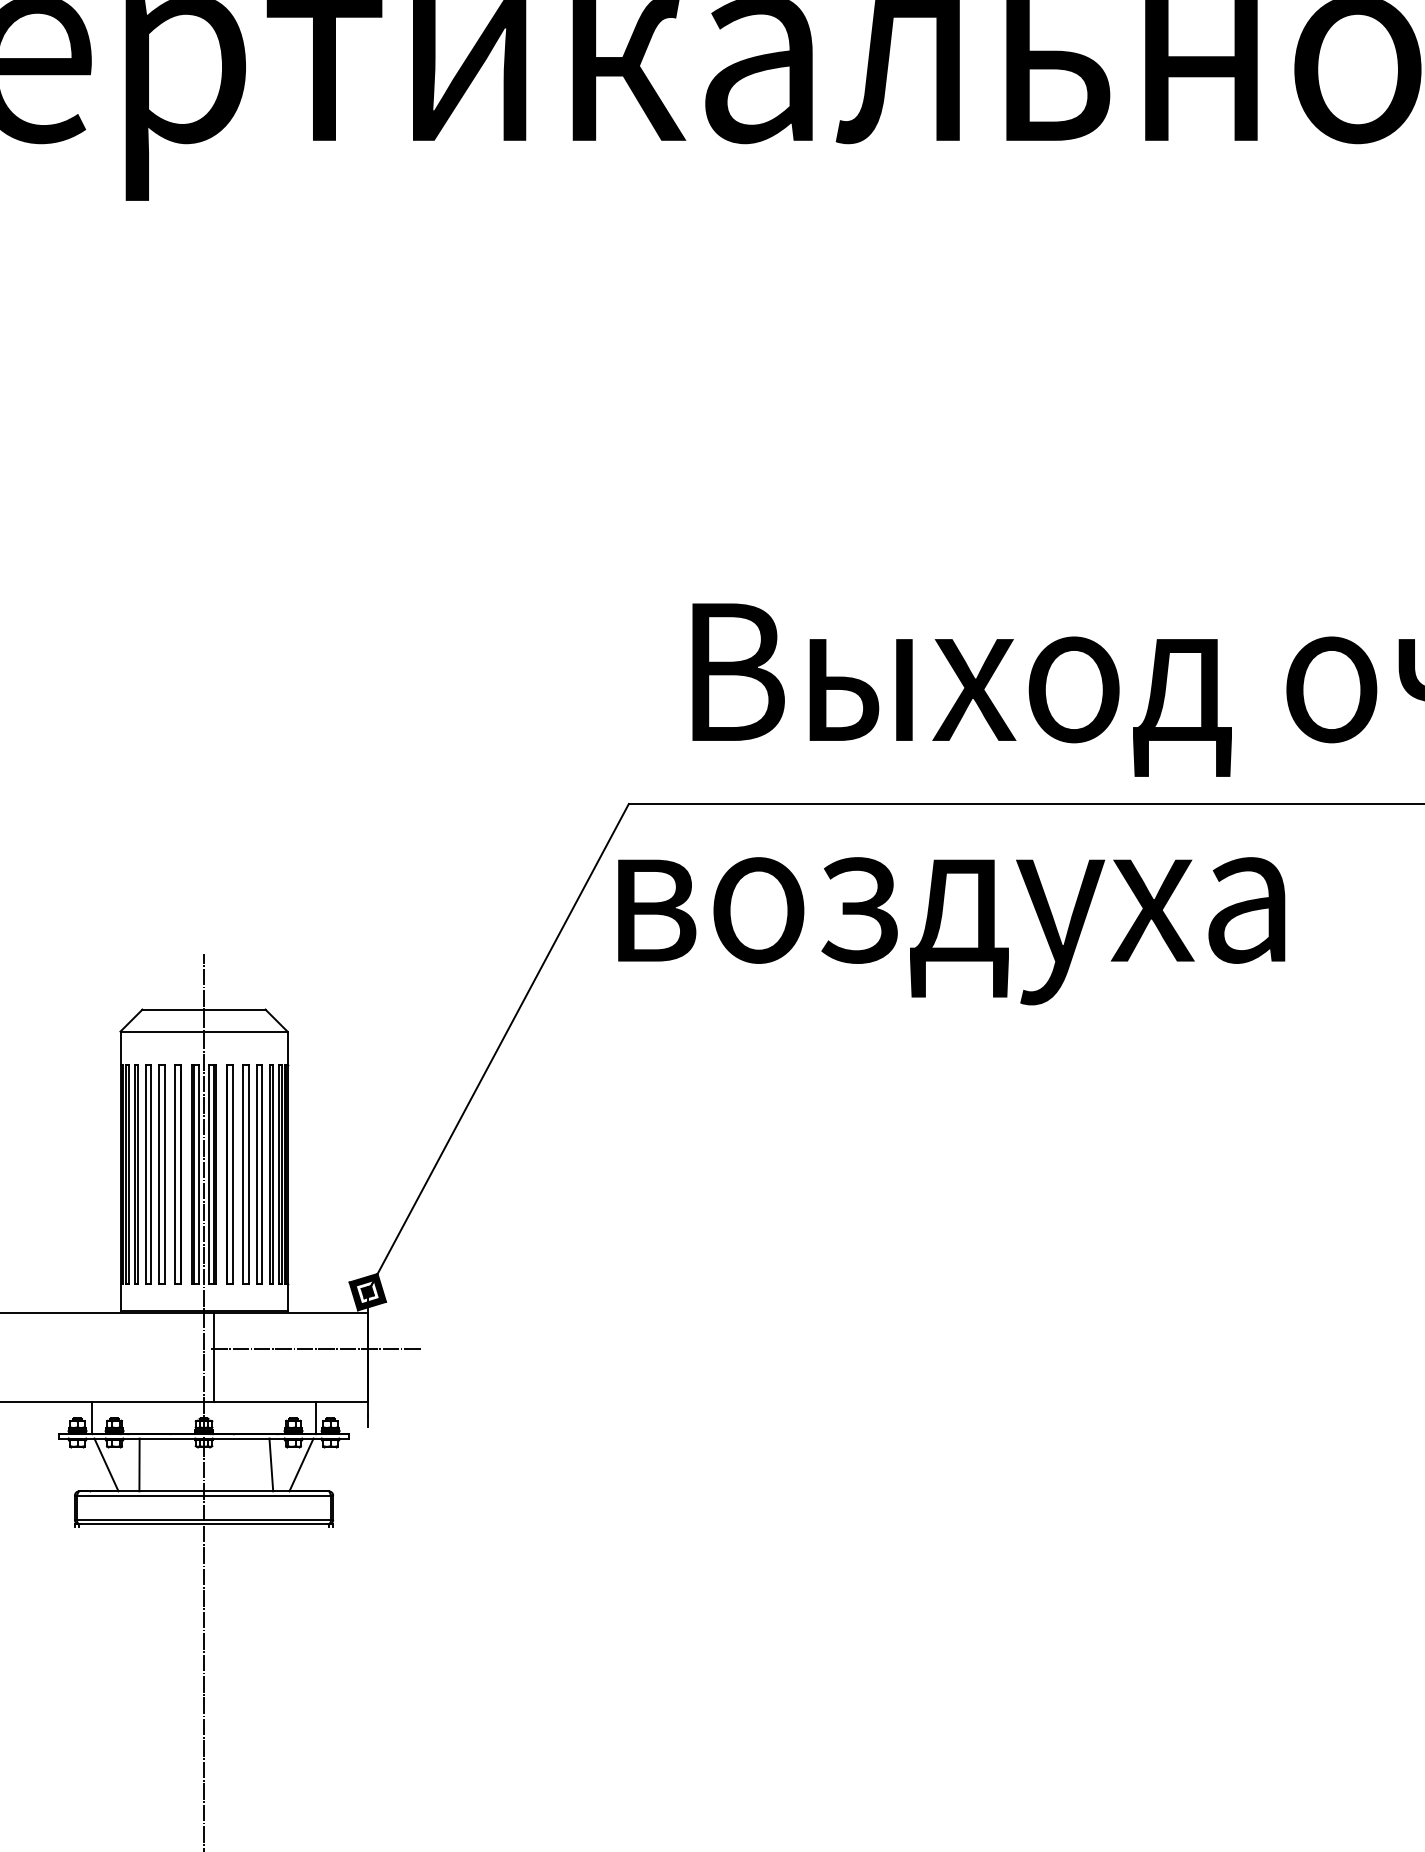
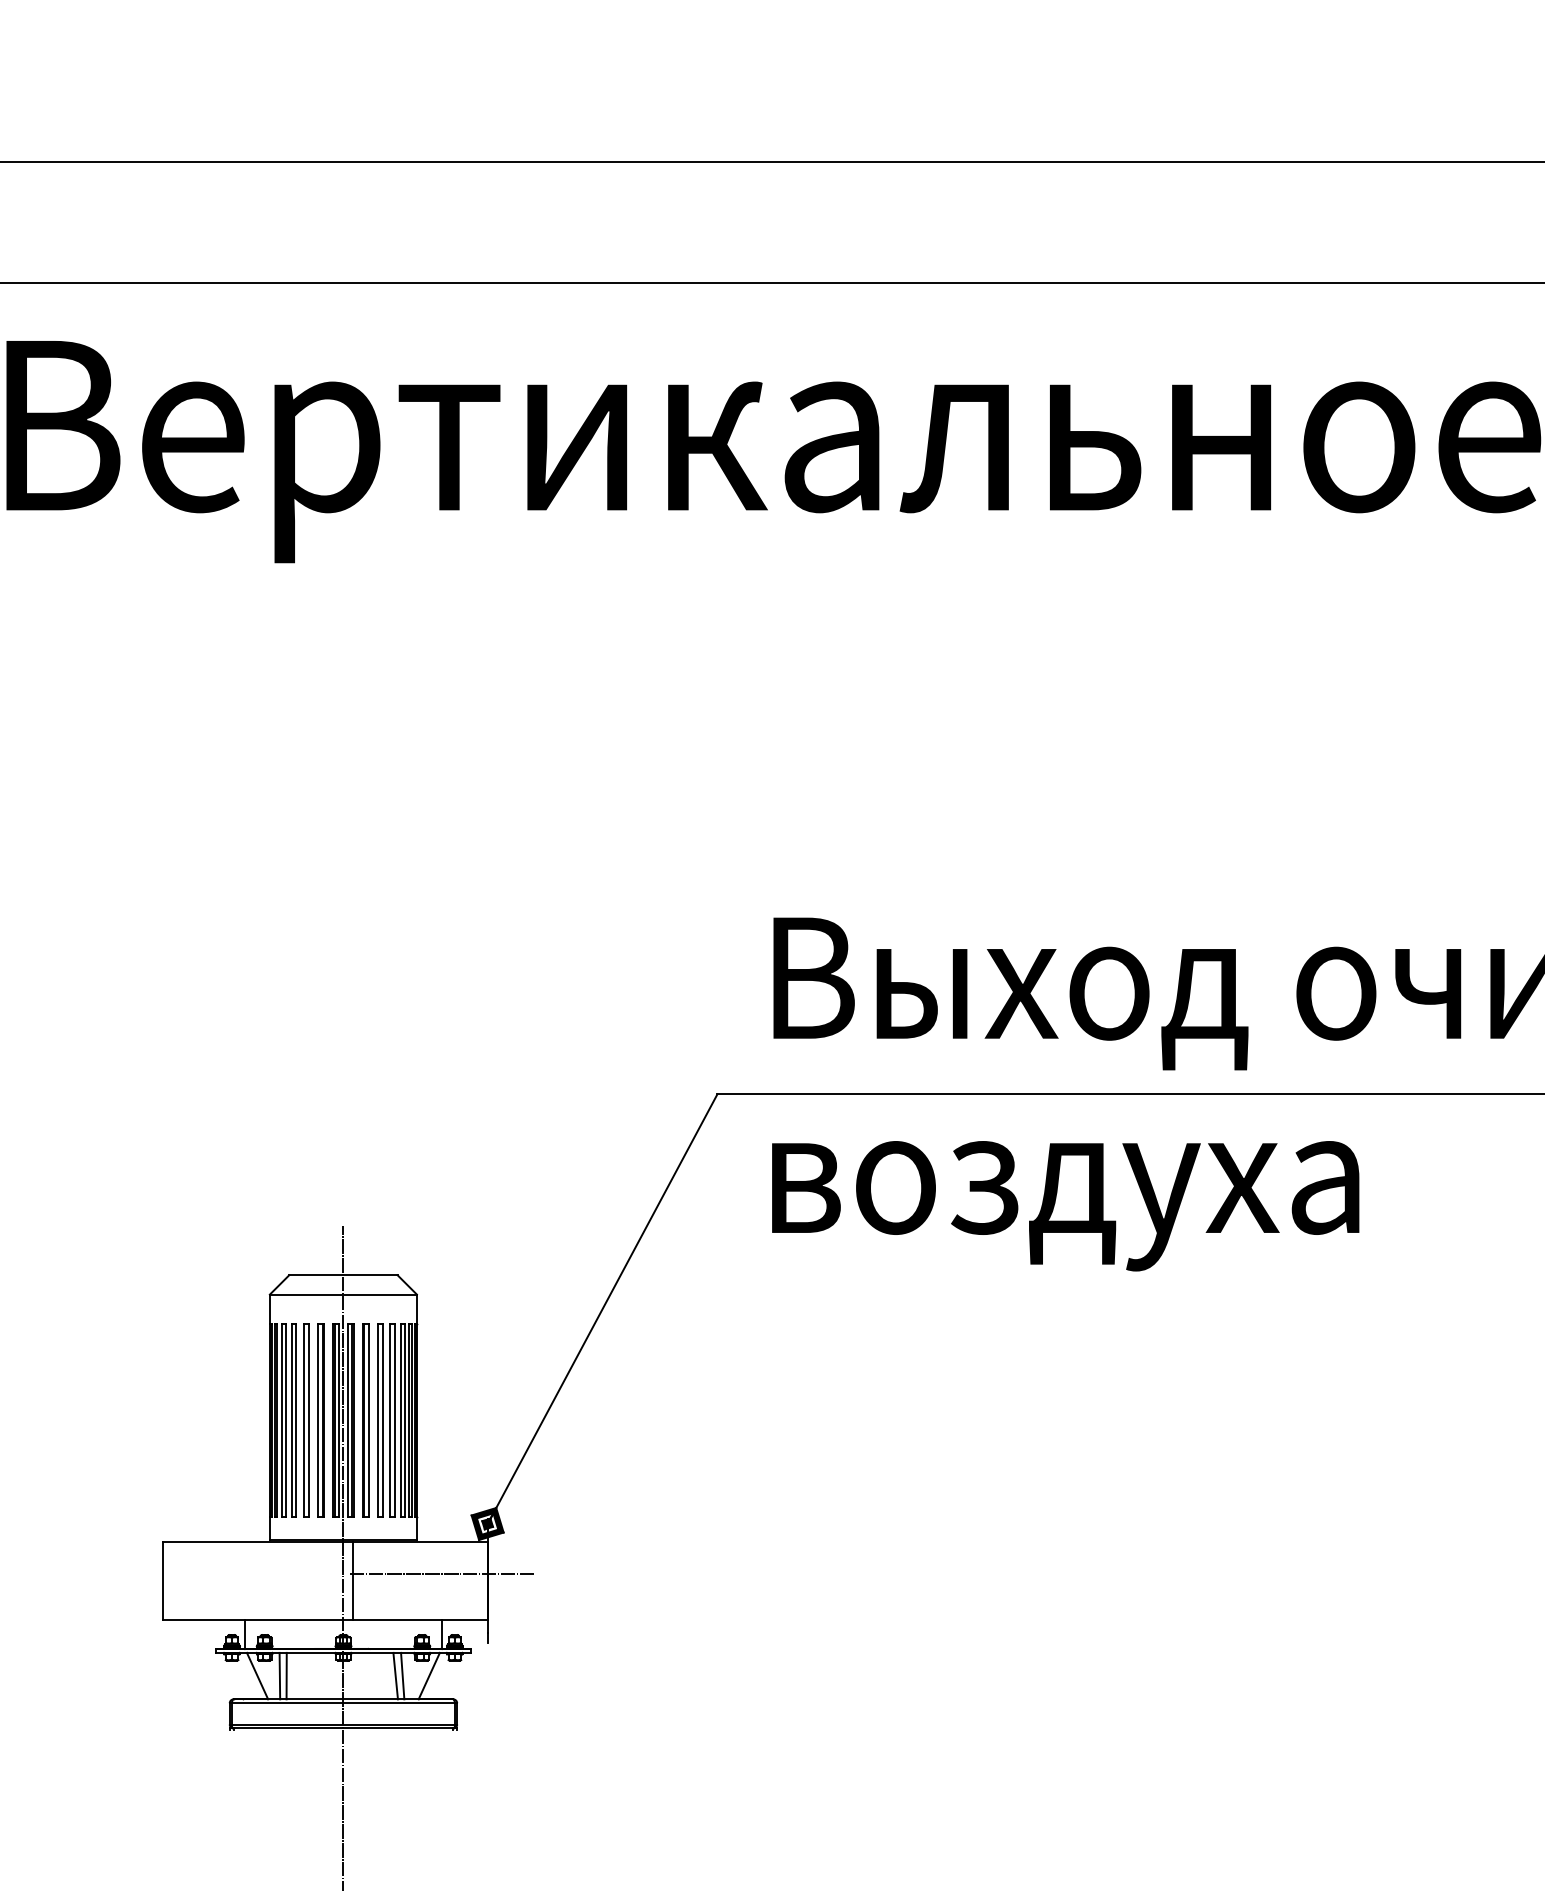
text: (951, 931) -> (1065, 1206), moved
line: (131, 1464) -> (279, 1675), added
line: (263, 1464) -> (395, 1675), added

